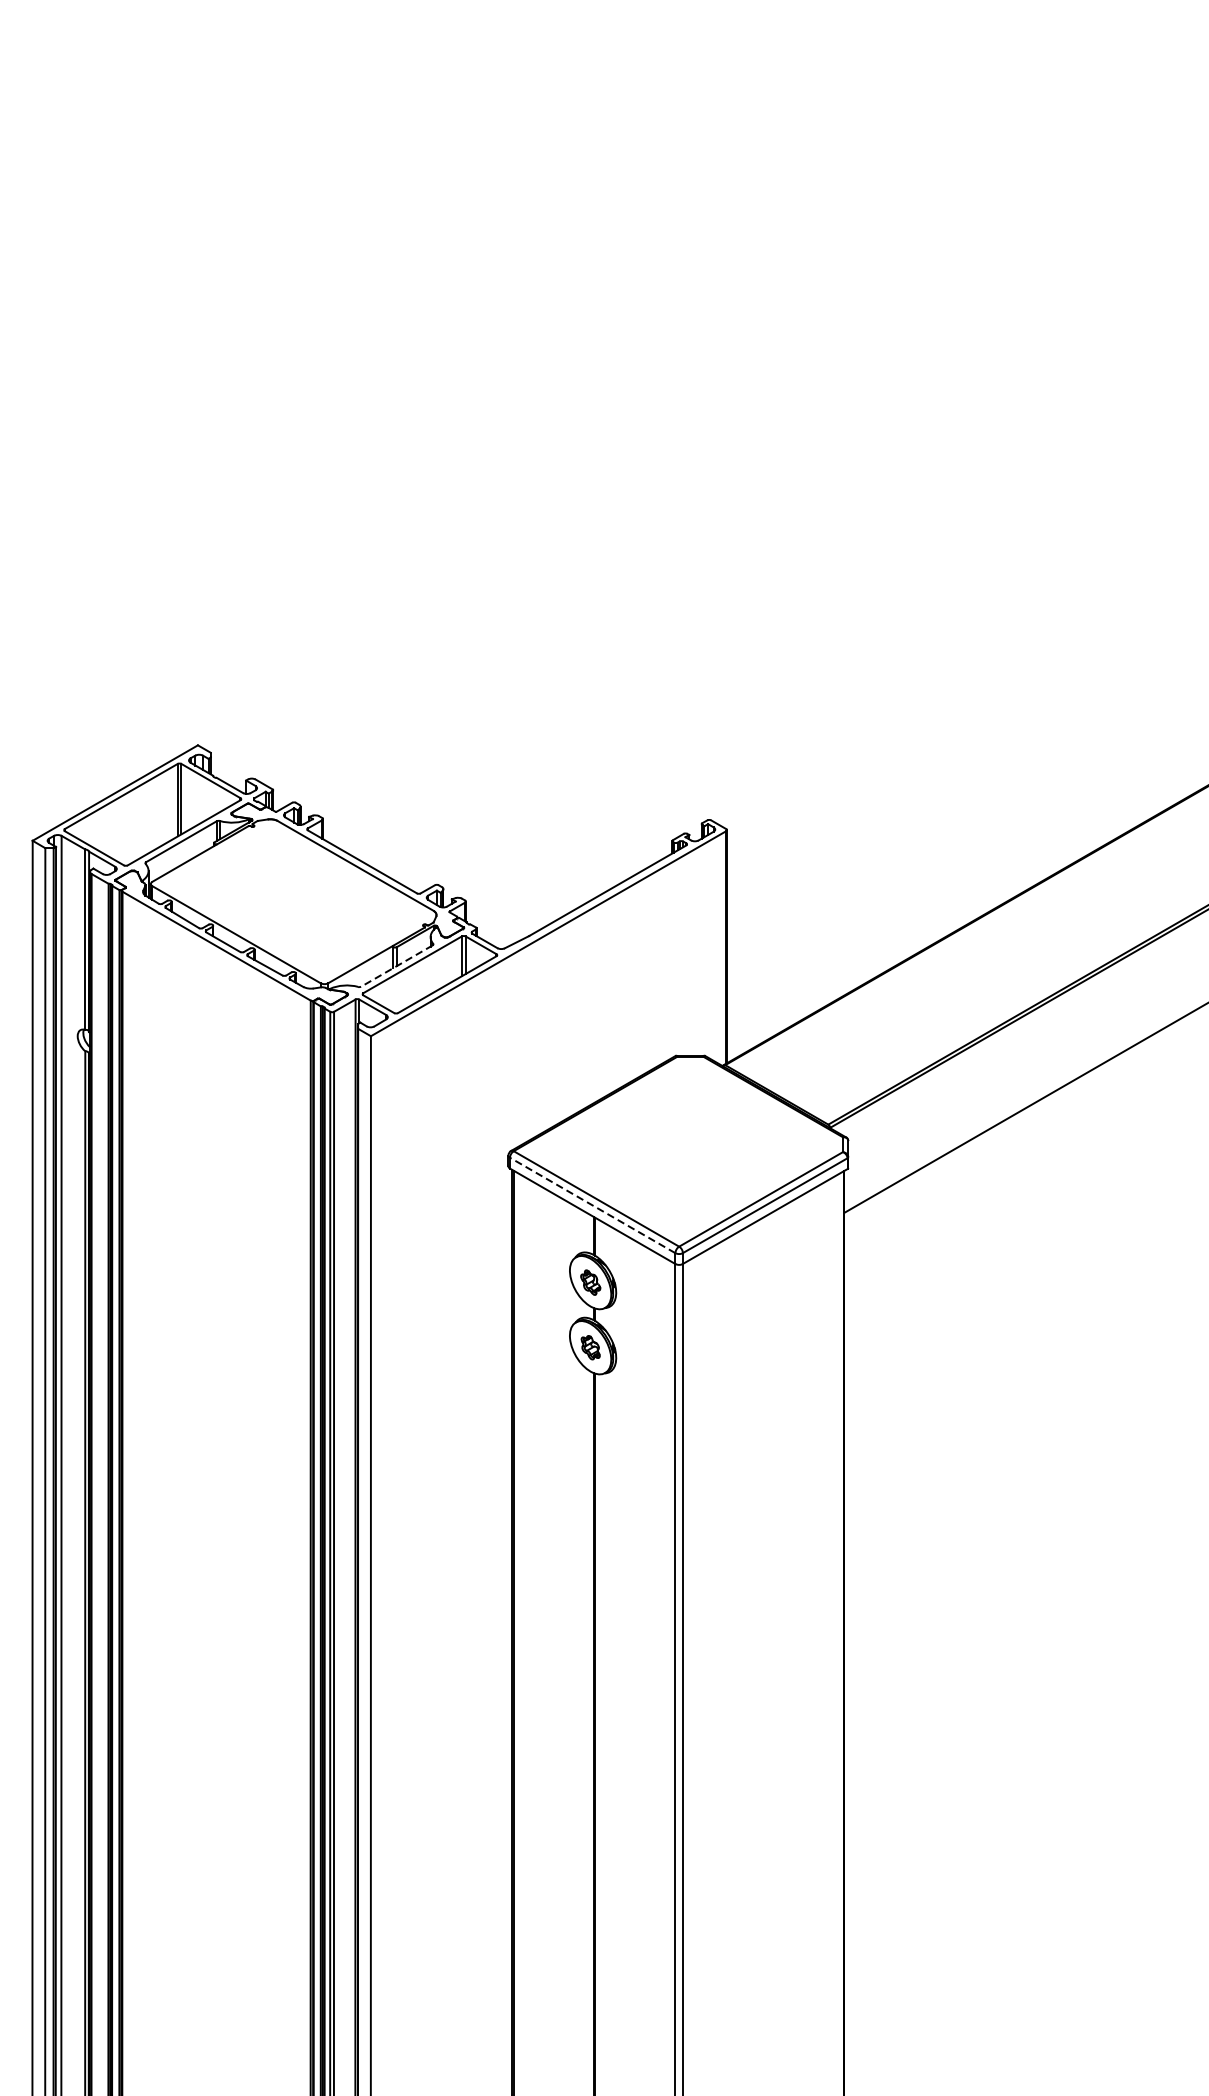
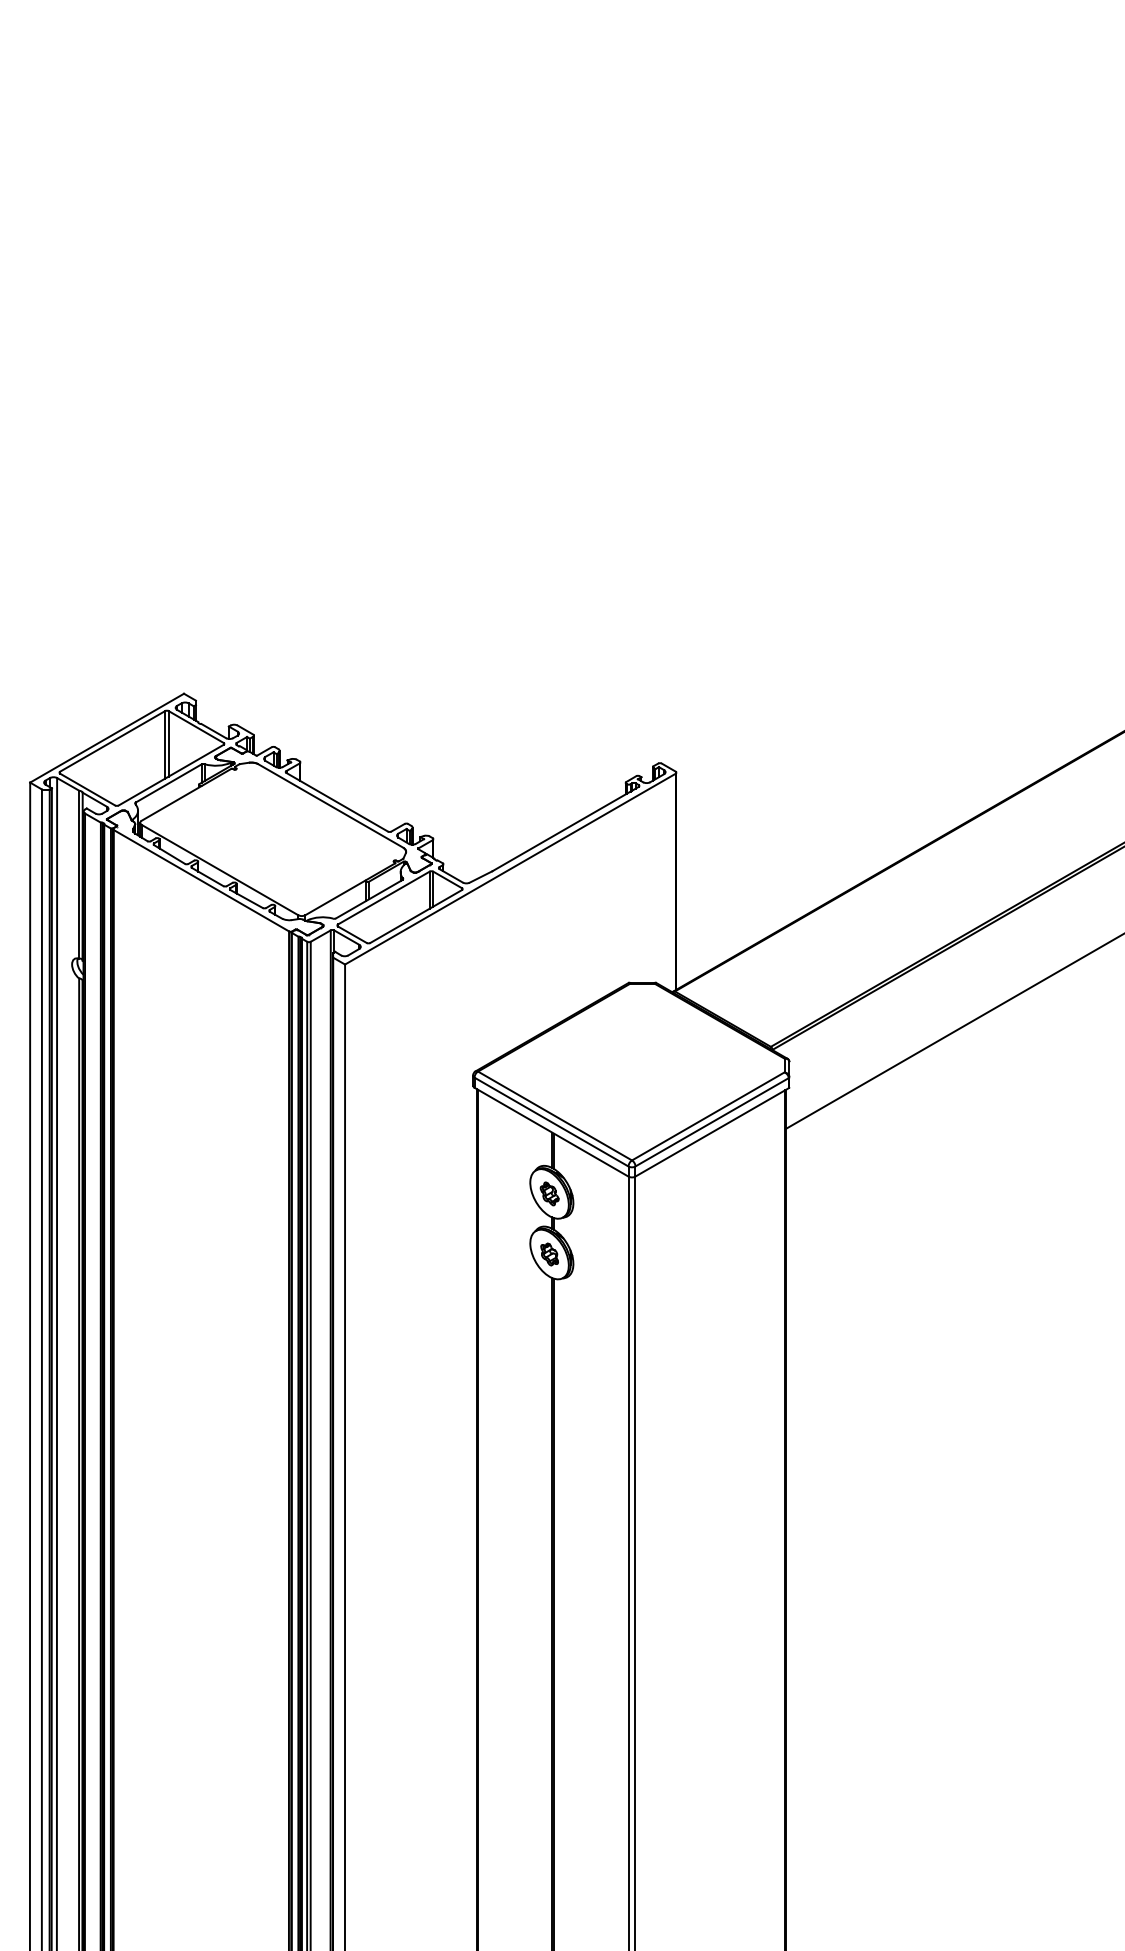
line: (396, 966) -> (368, 899), dashed -> solid
line: (592, 1205) -> (551, 1122), dashed -> solid

